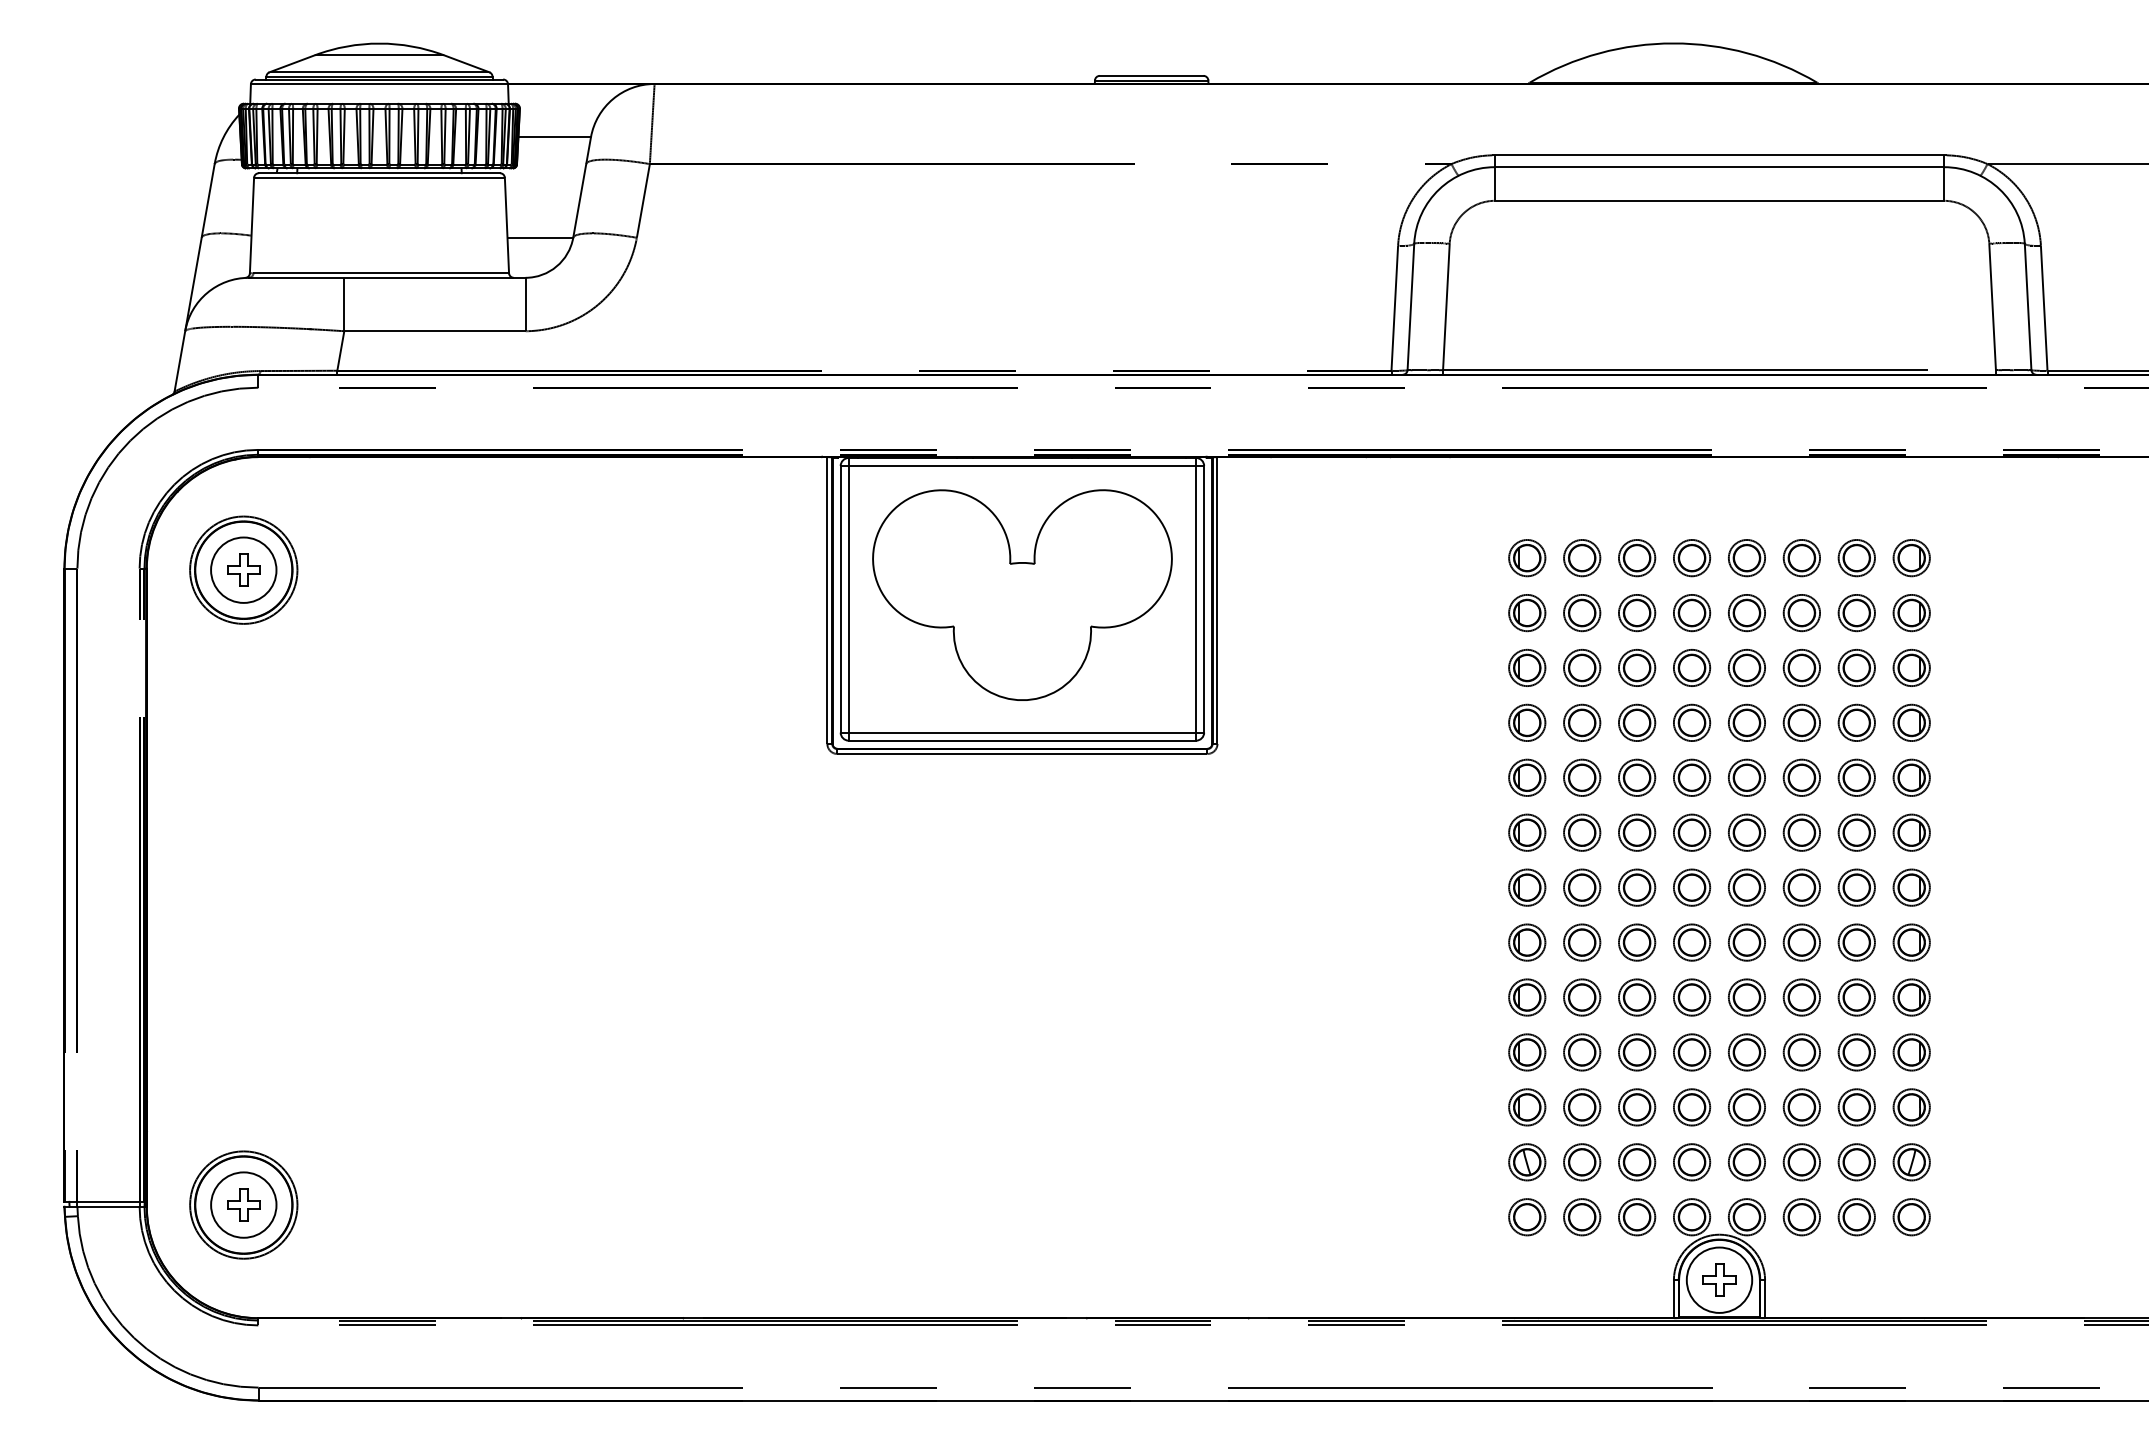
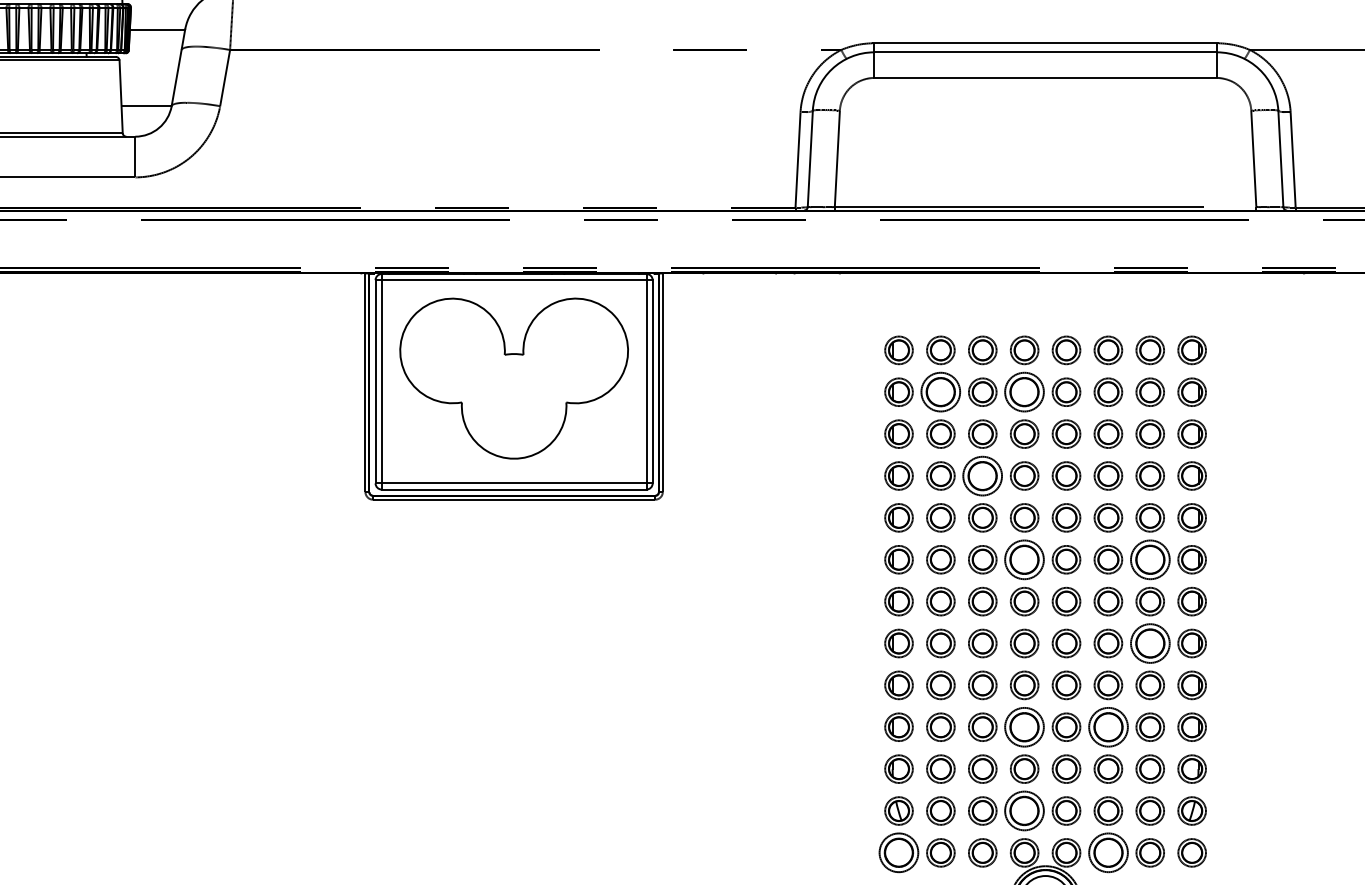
part: (1582, 613) -> (941, 392), size x1.4
part: (1692, 613) -> (1025, 392), size x1.4
part: (1637, 722) -> (983, 475), size x1.4
part: (1692, 832) -> (1025, 559), size x1.4
part: (1856, 832) -> (1150, 559), size x1.4
part: (1856, 942) -> (1150, 643), size x1.4
part: (1692, 1052) -> (1025, 727), size x1.4
part: (1801, 1052) -> (1108, 727), size x1.4
part: (1692, 1162) -> (1025, 811), size x1.4
part: (1527, 1217) -> (899, 853), size x1.4
part: (1801, 1217) -> (1108, 853), size x1.4

